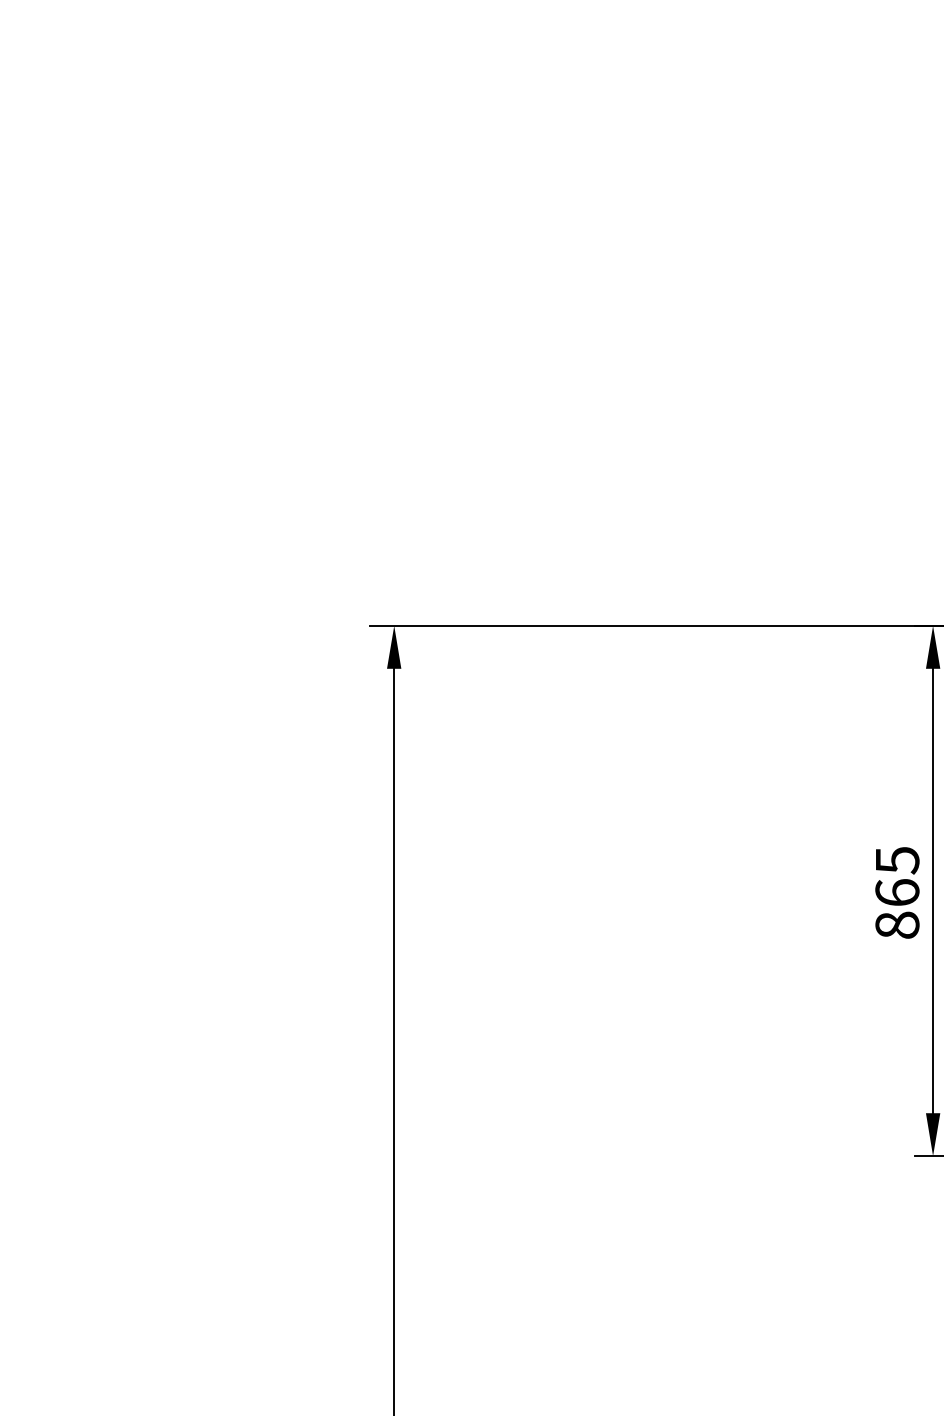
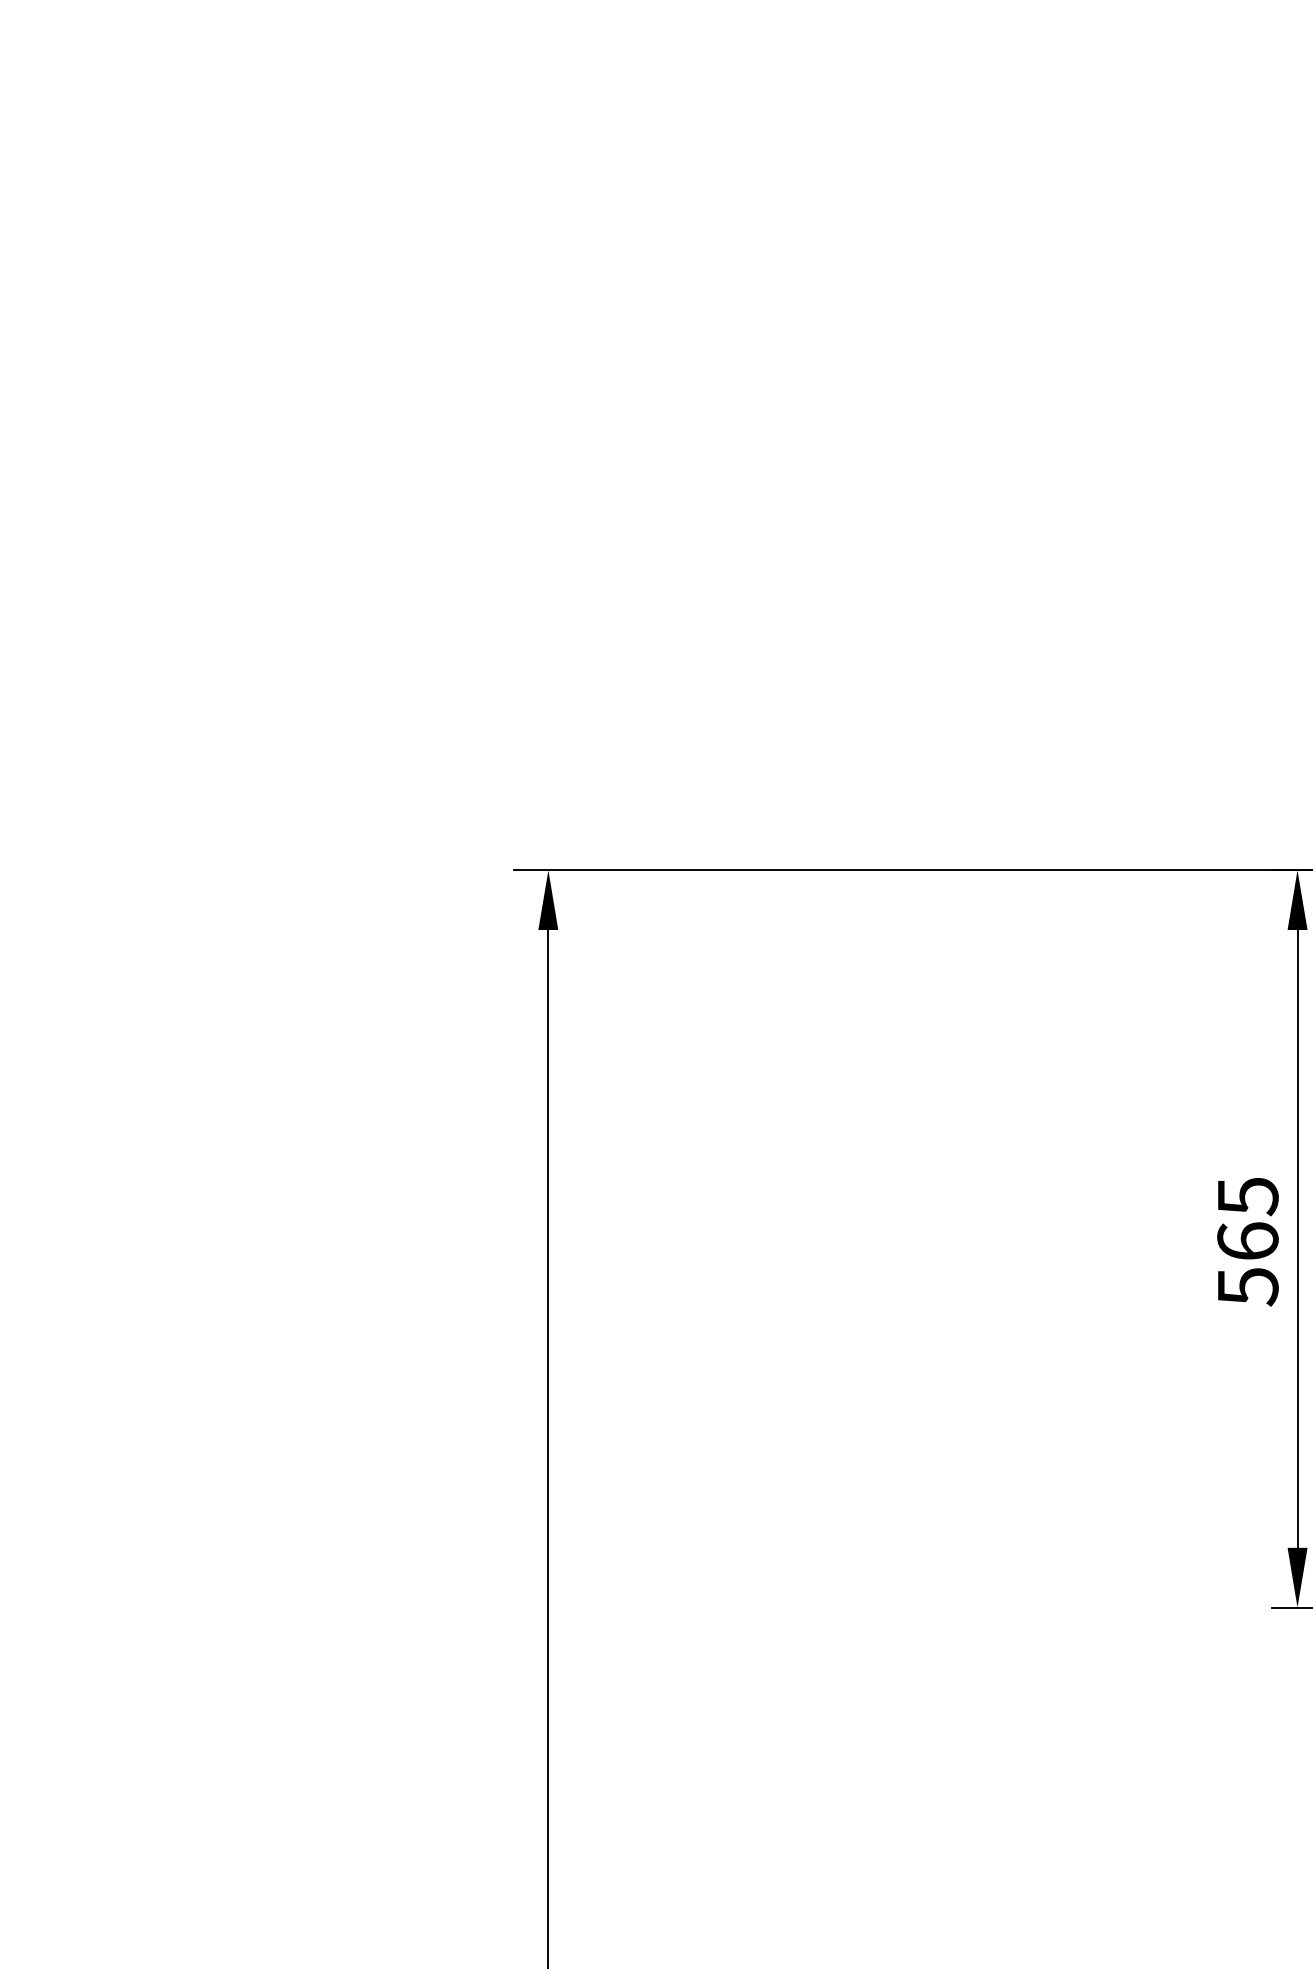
text: (897, 925) -> (1247, 1286), 865 -> 565

